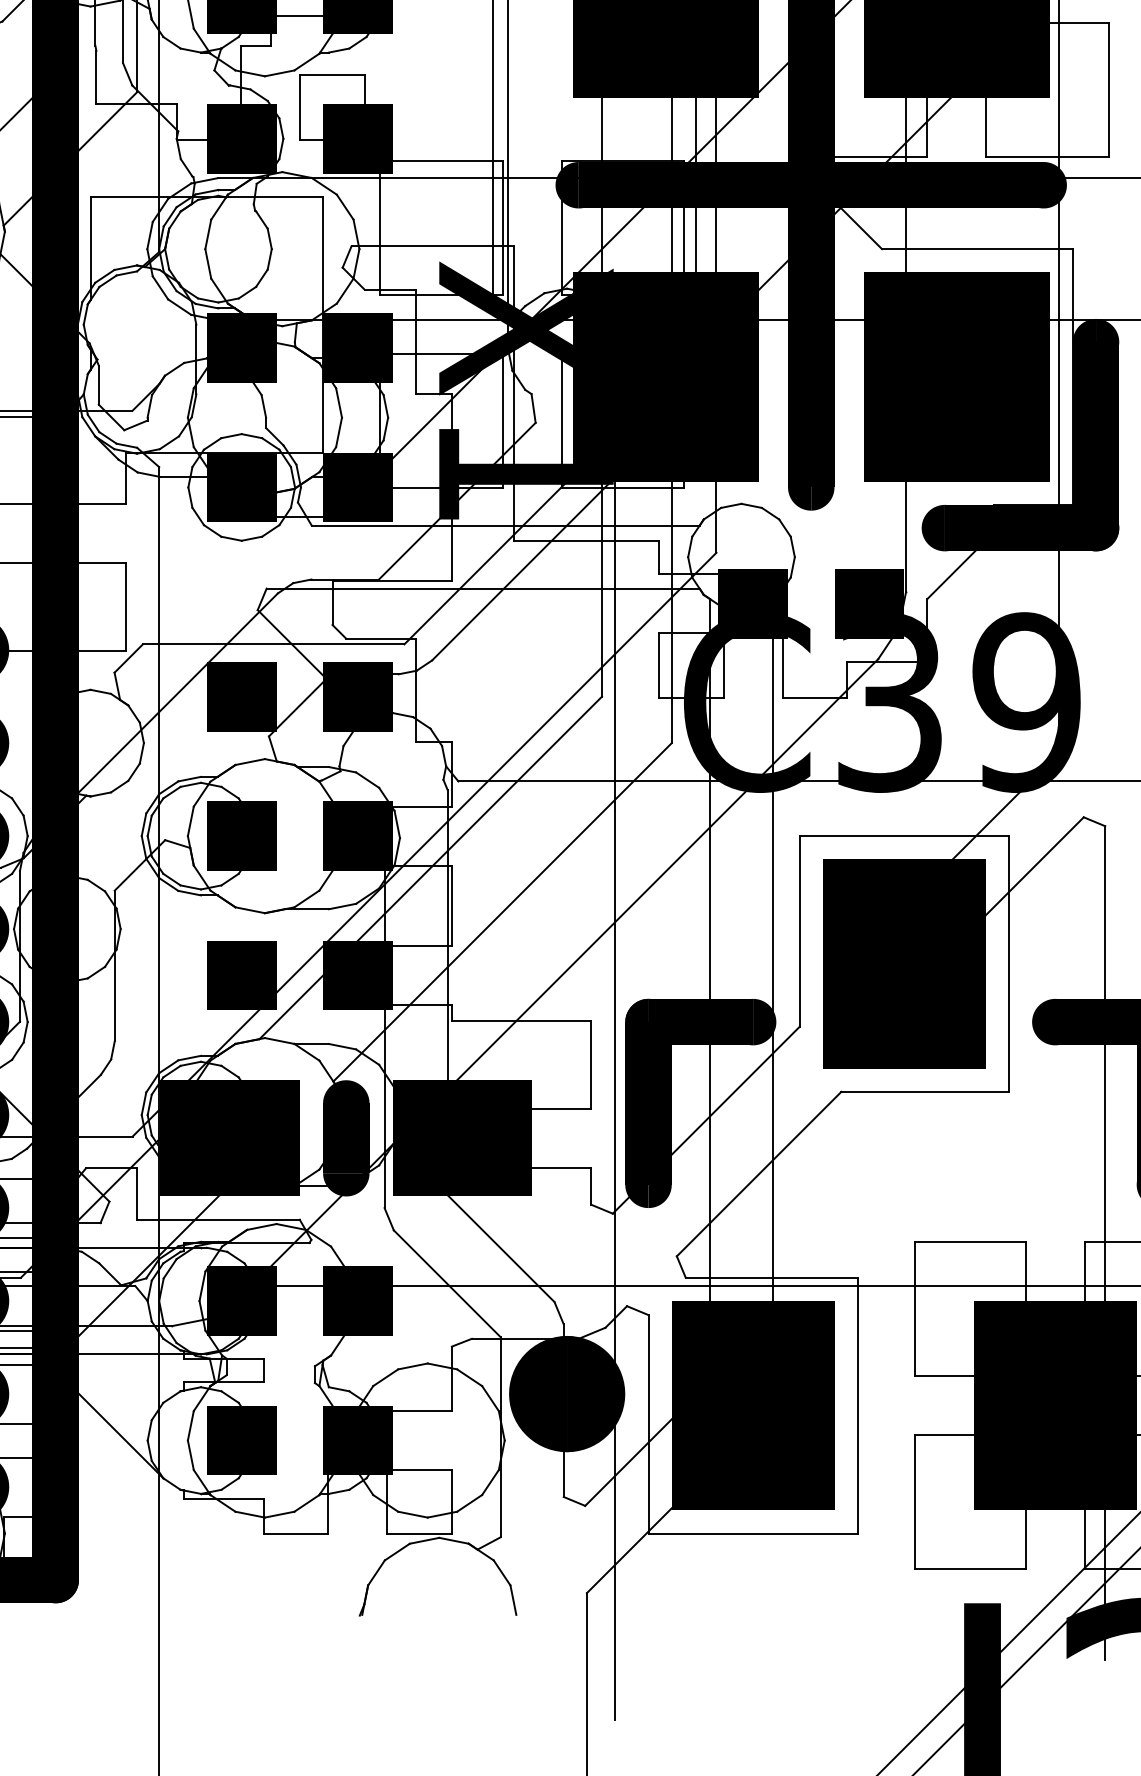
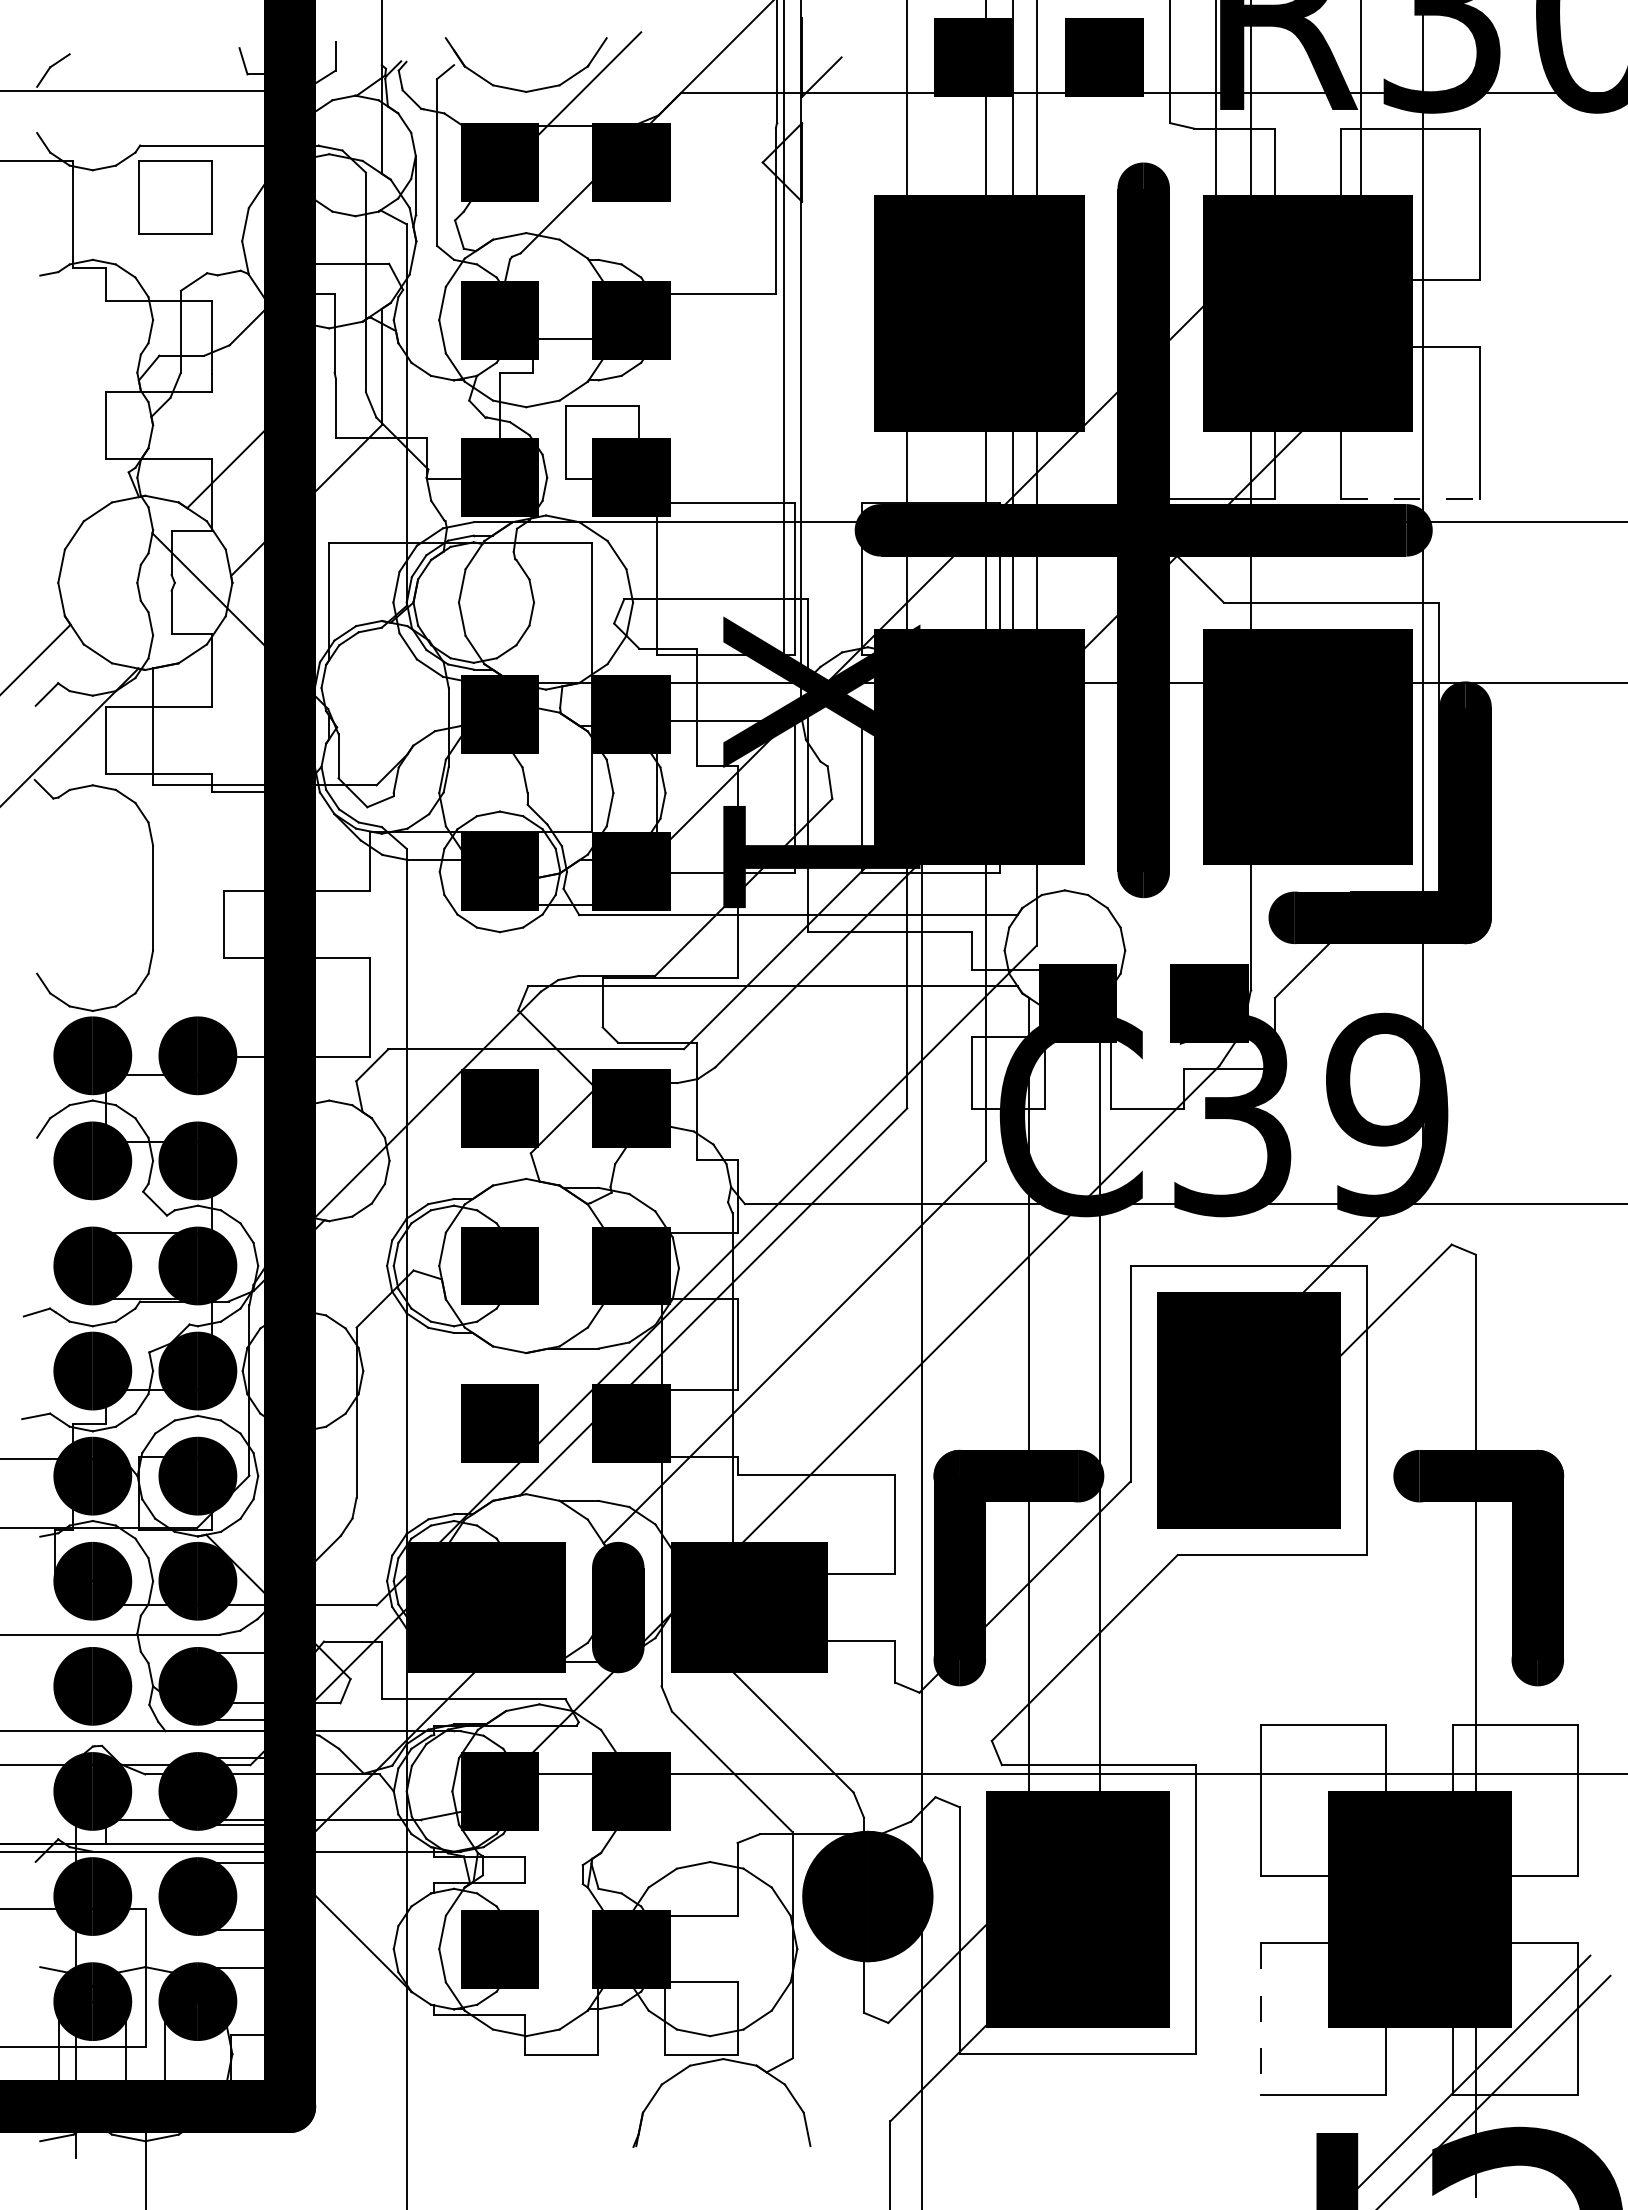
line: (1048, 157) -> (1411, 498), solid -> dashed
line: (914, 1501) -> (1260, 2018), solid -> dashed

